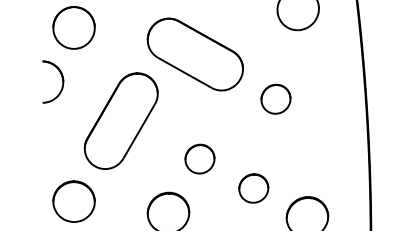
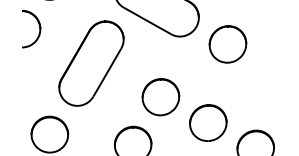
part: (275, 98) -> (227, 43), size x1.43
part: (199, 158) -> (160, 96), size x1.43
part: (253, 188) -> (208, 123), size x1.43

